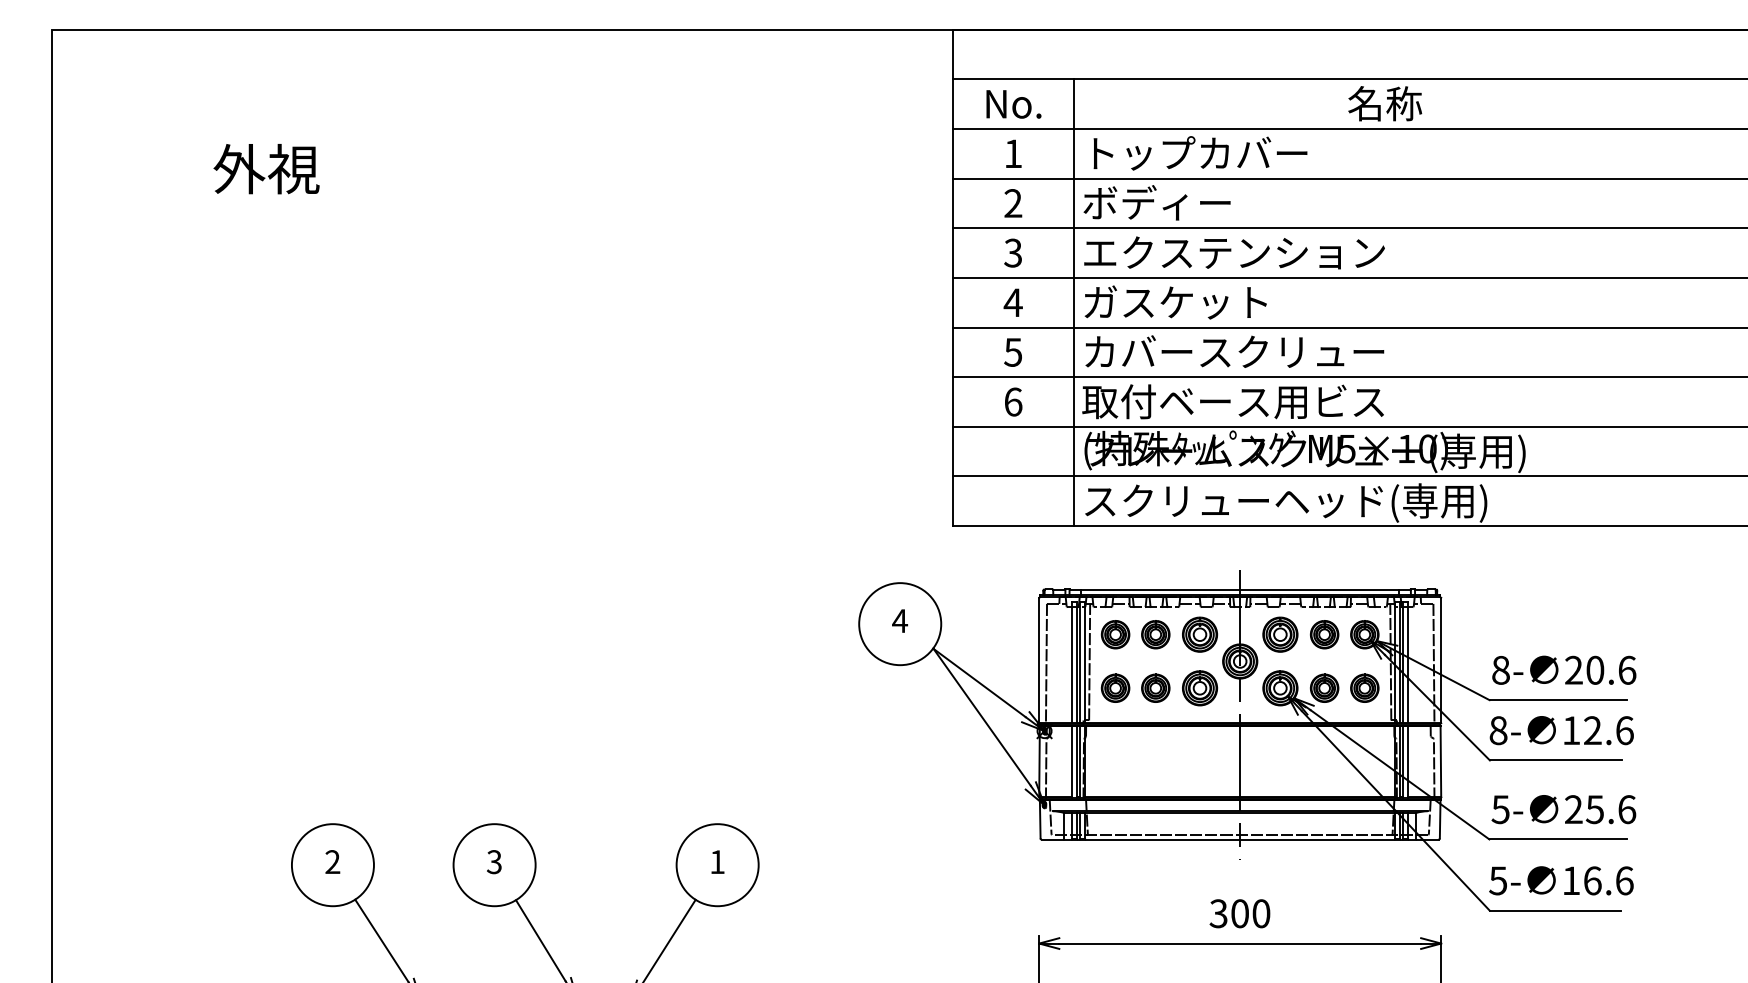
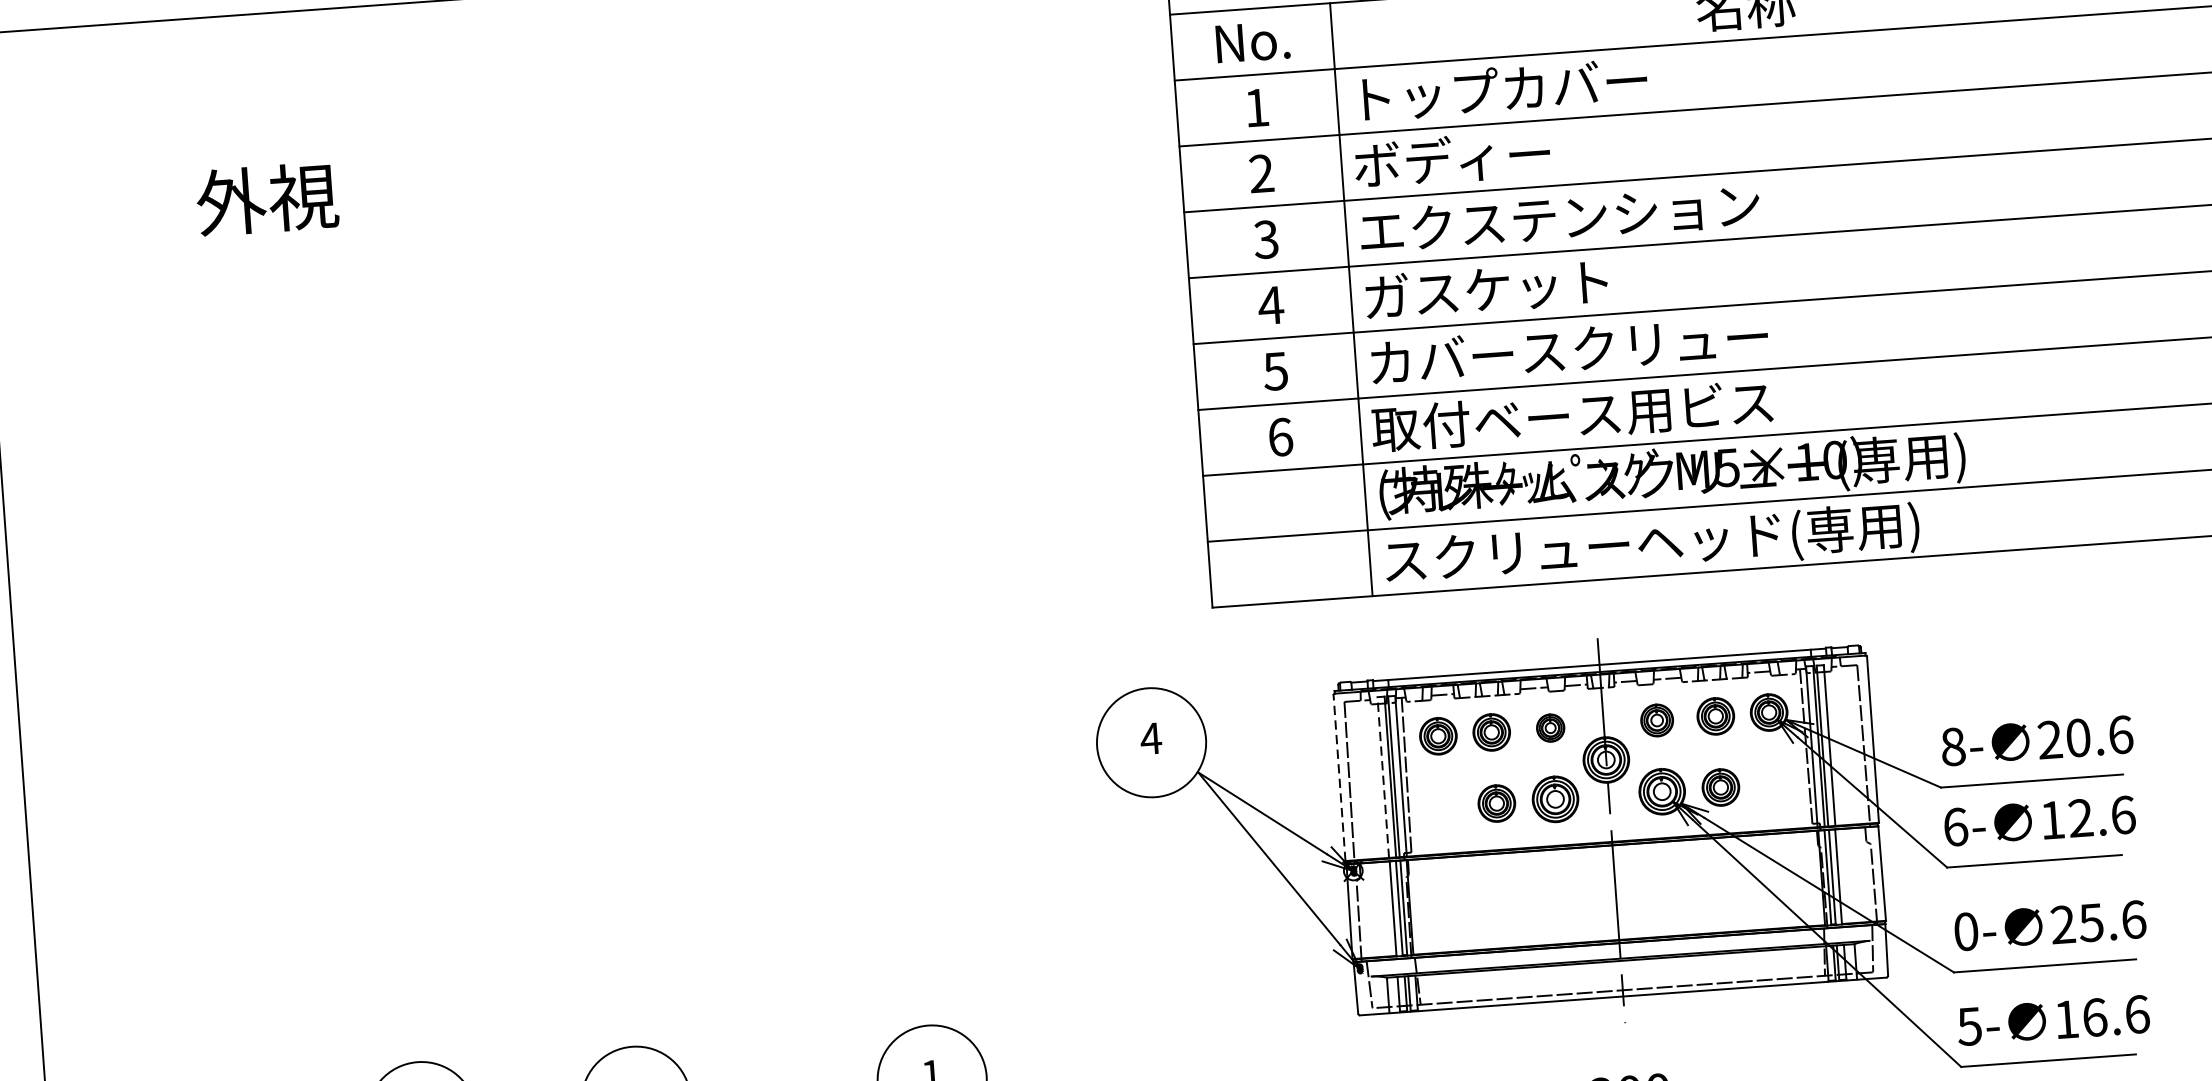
part: (1200, 634) -> (1551, 727), size x0.6
part: (1280, 634) -> (1657, 720), size x0.7
line: (1039, 660) -> (1339, 777), solid -> dashed
line: (1072, 662) -> (1383, 777), solid -> dashed
part: (1115, 687) -> (1443, 806), removed
part: (1364, 687) -> (1773, 782), removed
text: (1498, 730) -> (1955, 826), 8- -> 6-
text: (1500, 809) -> (1965, 931), 5- -> 0-

